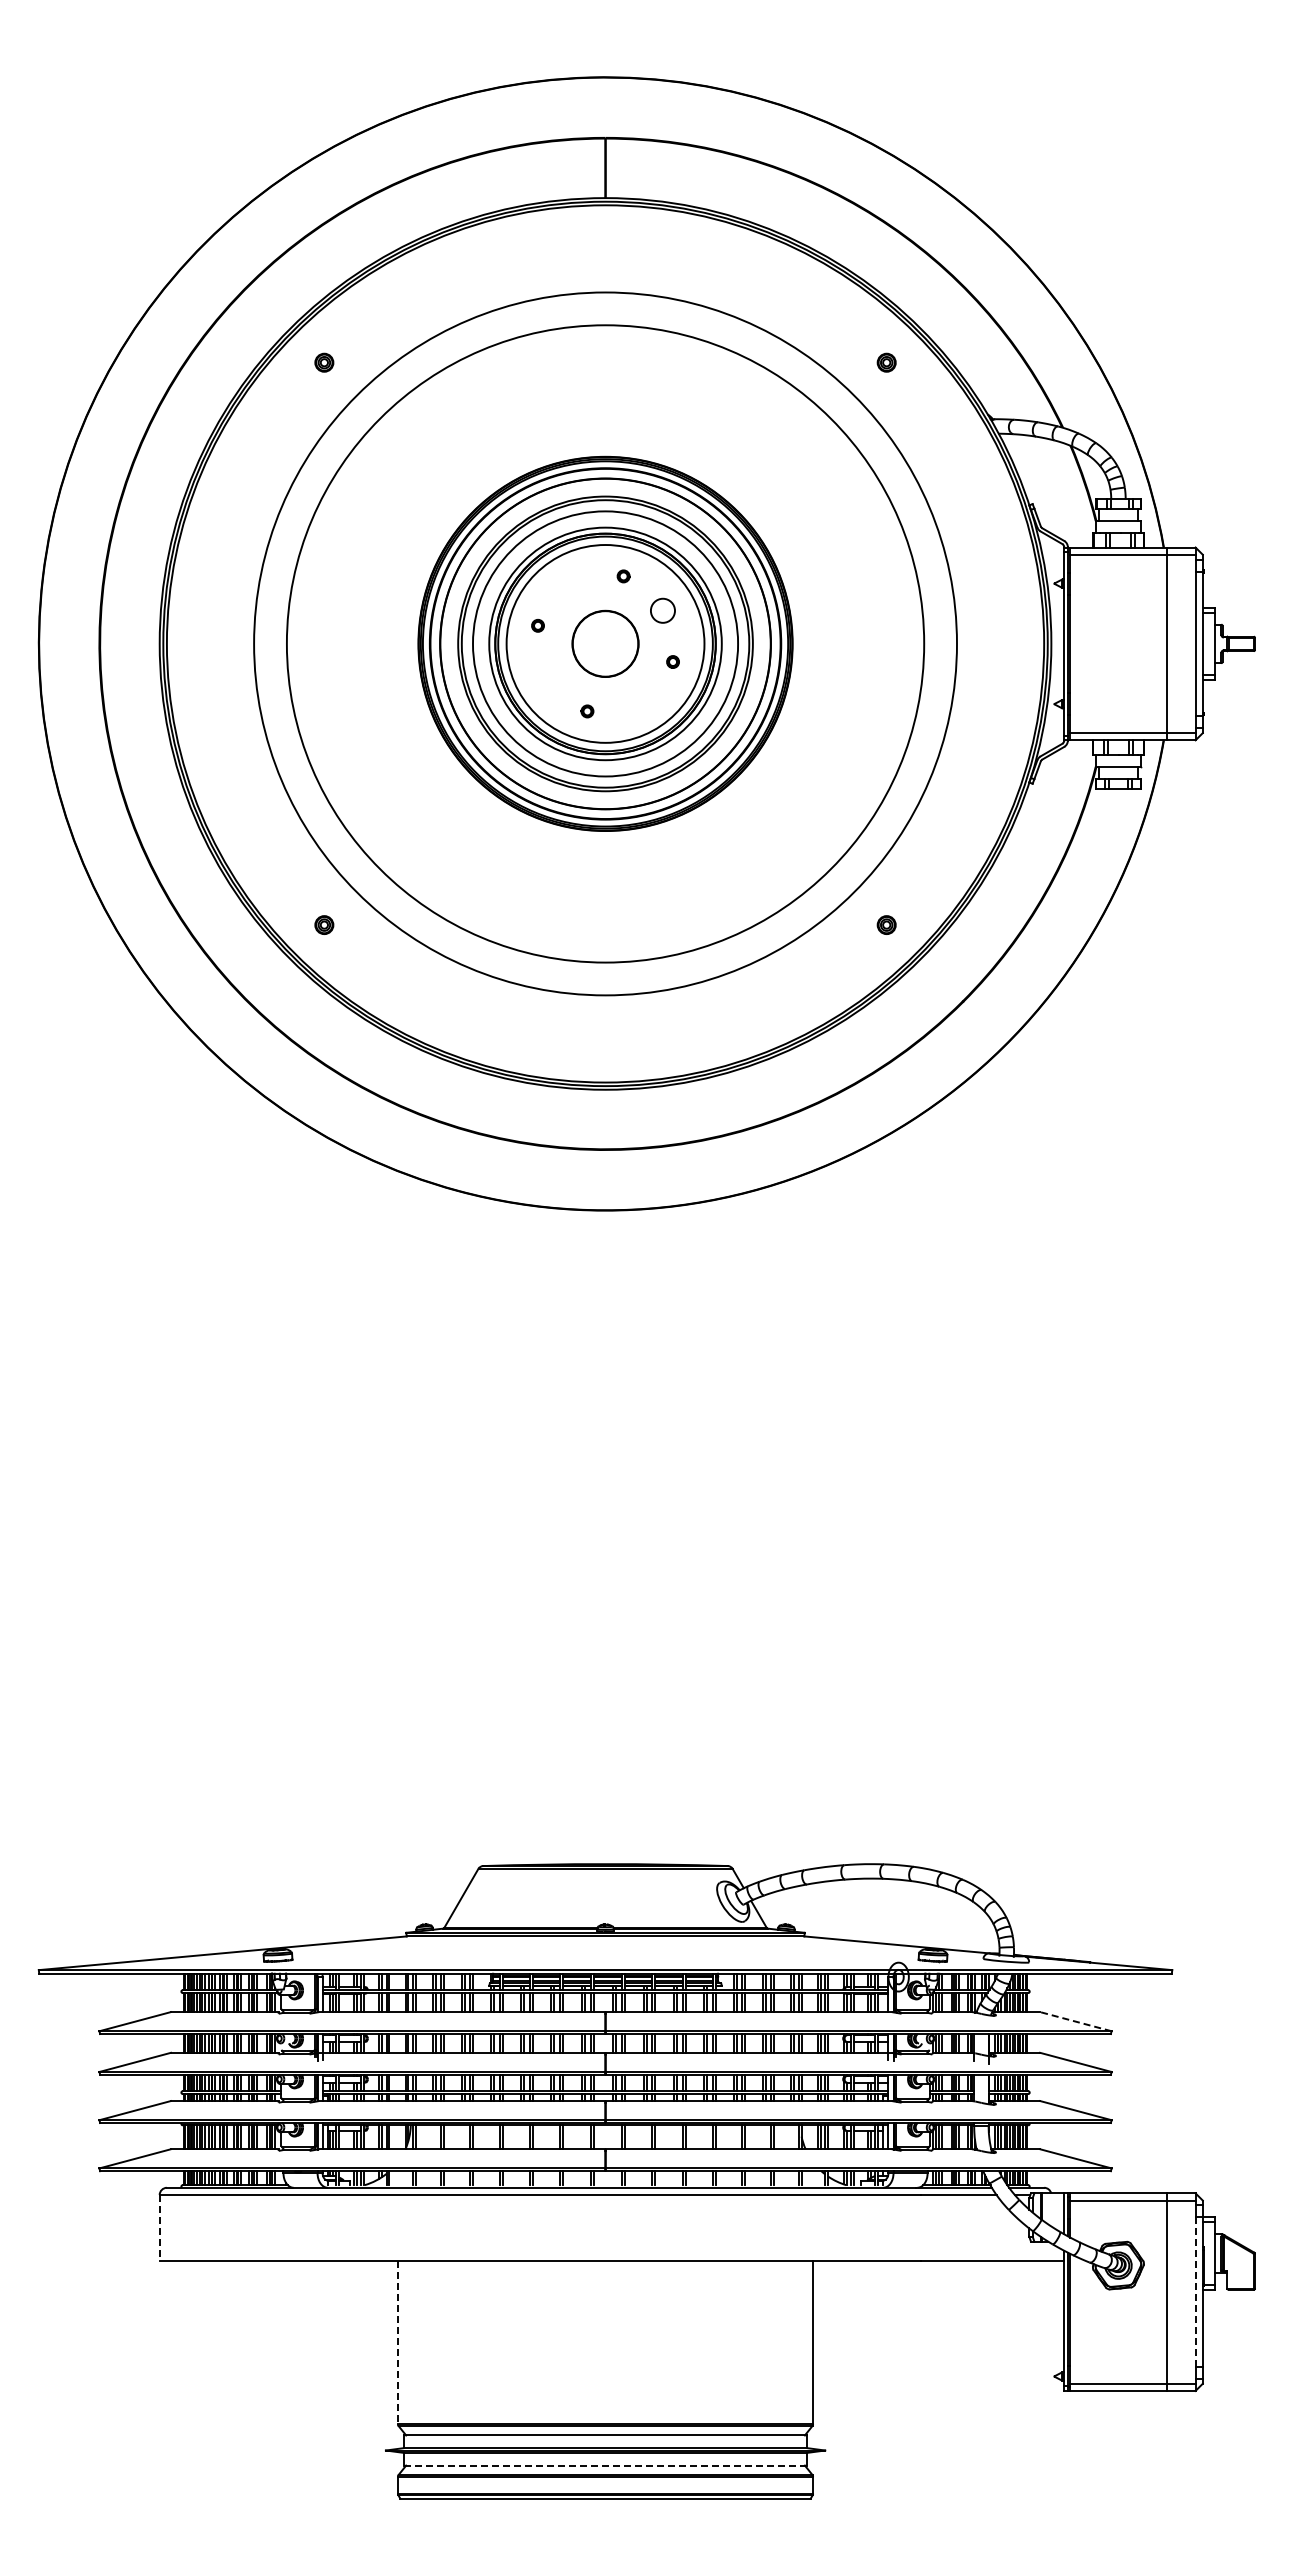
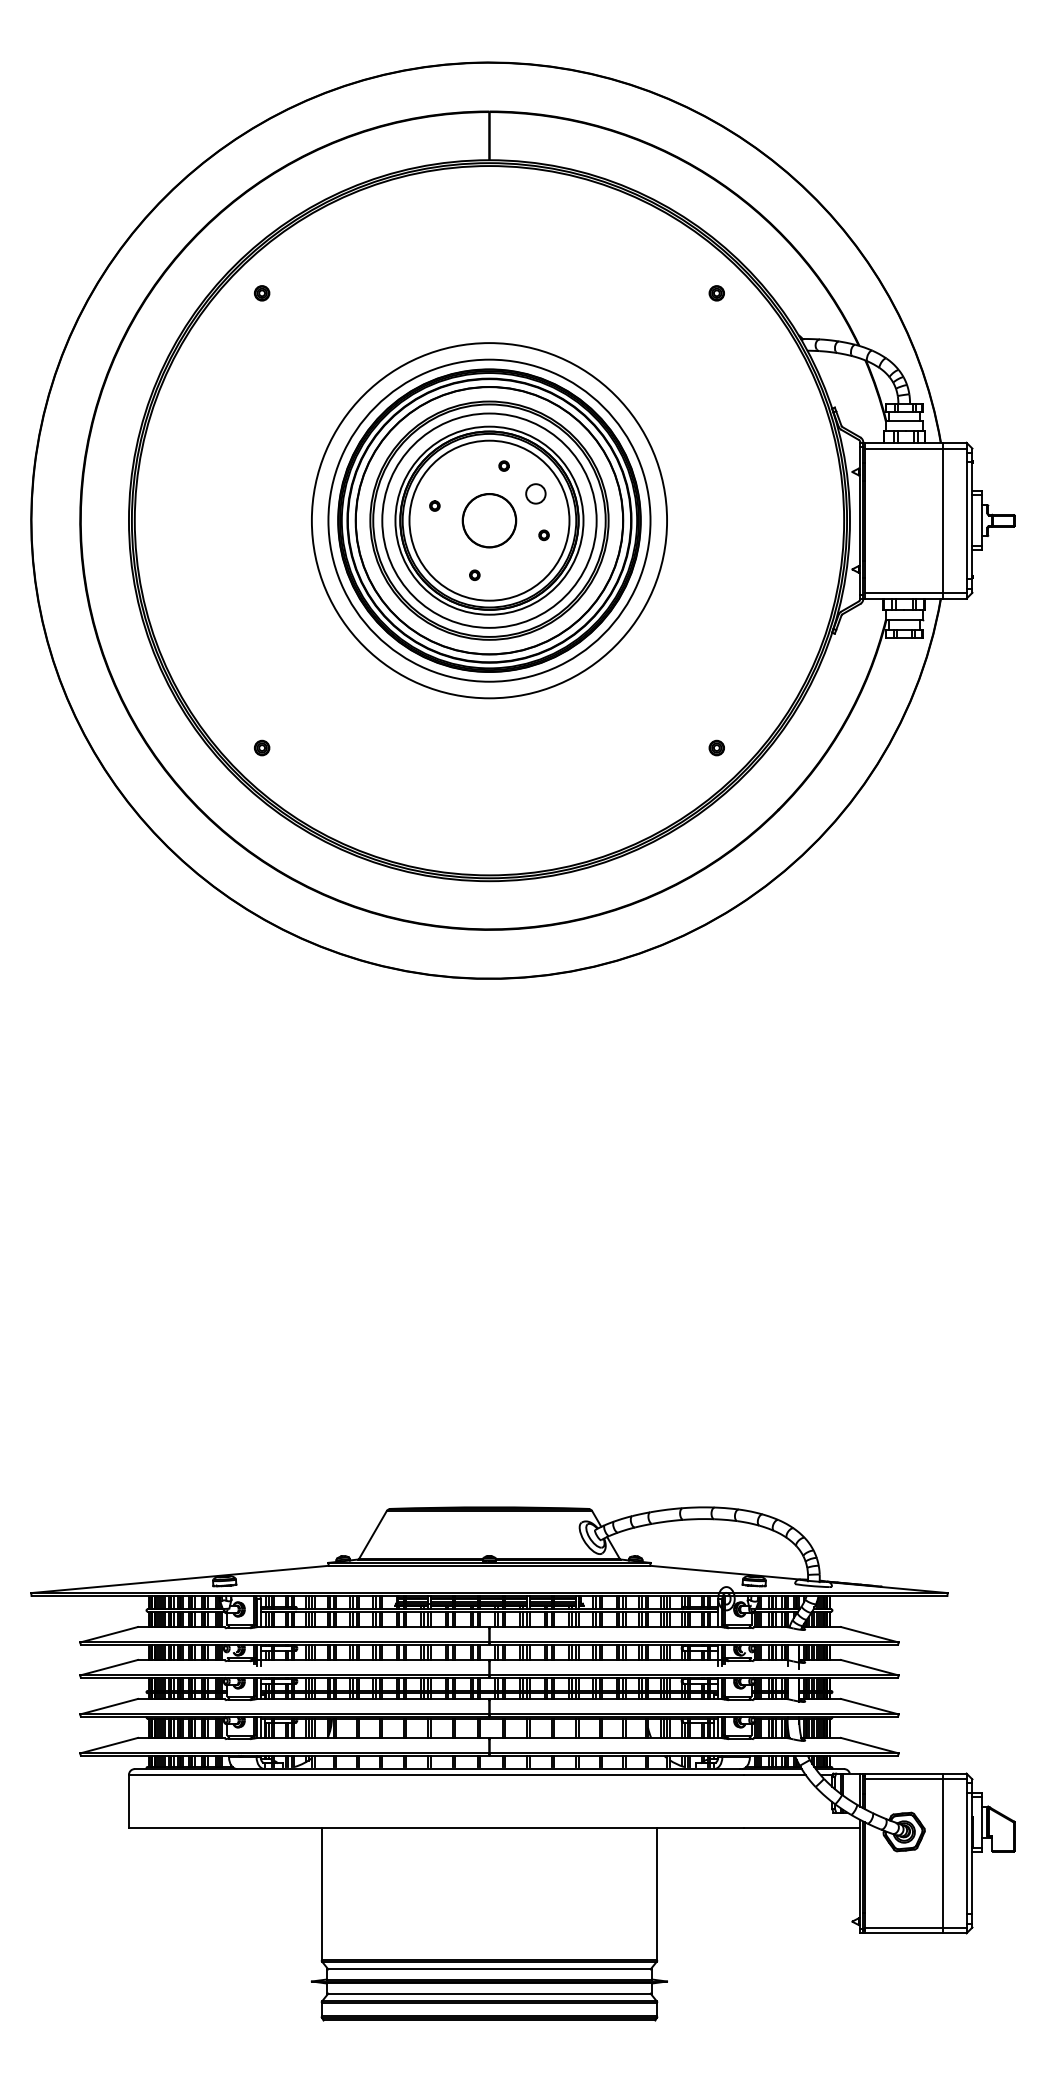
circle: (605, 643) -> (489, 520), size x0.62
circle: (605, 643) -> (489, 520), size x0.62
line: (1075, 2021) -> (869, 1634), dashed -> solid
line: (159, 2228) -> (128, 1801), dashed -> solid
line: (1195, 2292) -> (966, 1853), dashed -> solid
line: (397, 2342) -> (321, 1894), dashed -> solid
line: (605, 2465) -> (489, 1993), dashed -> solid

